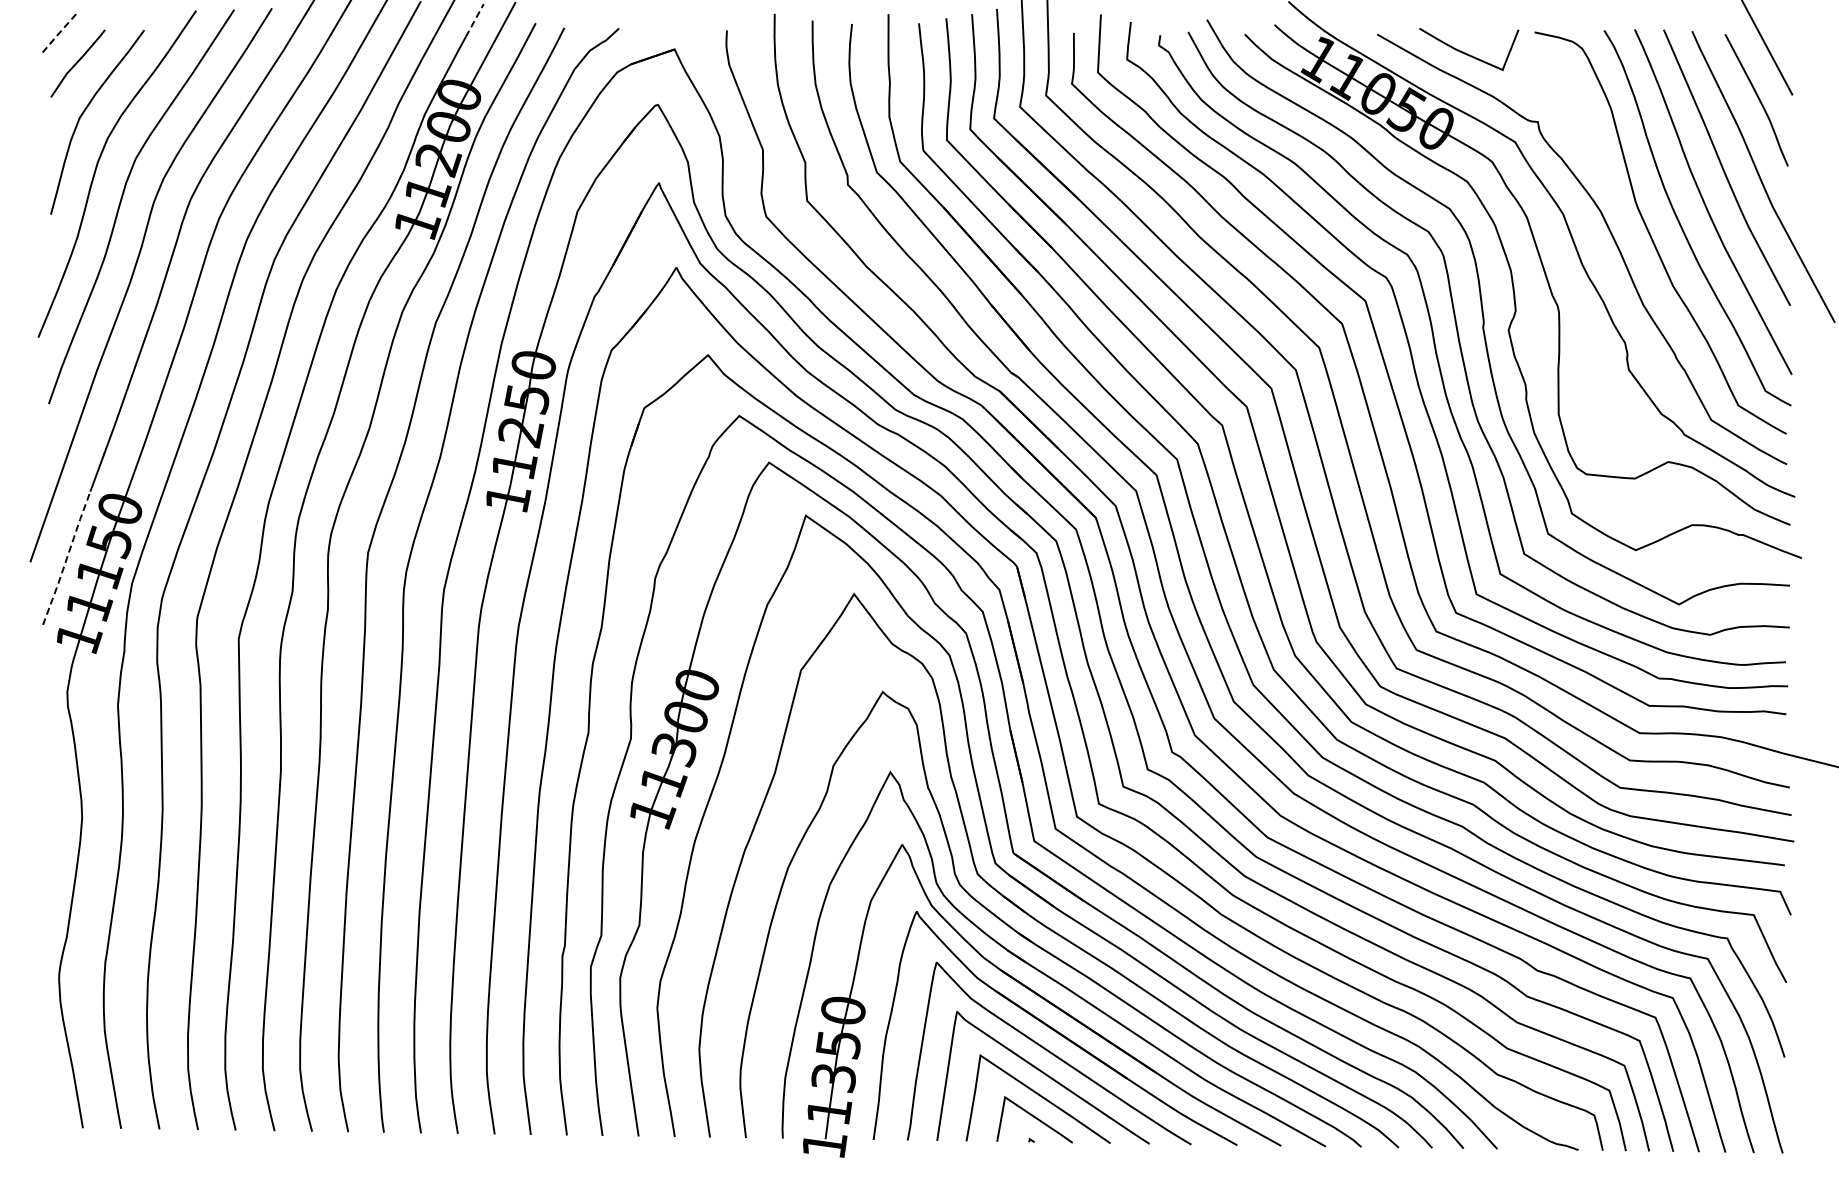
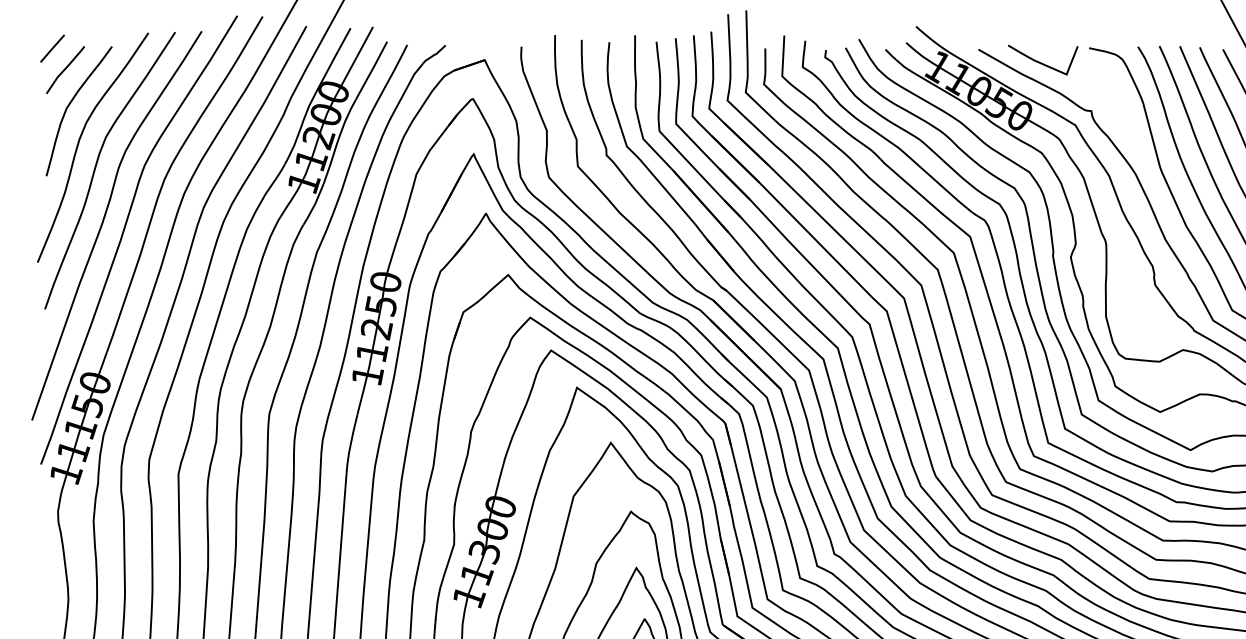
line: (474, 20) -> (344, 39), dashed -> solid
line: (58, 33) -> (51, 48), dashed -> solid
line: (67, 558) -> (58, 417), dashed -> solid

